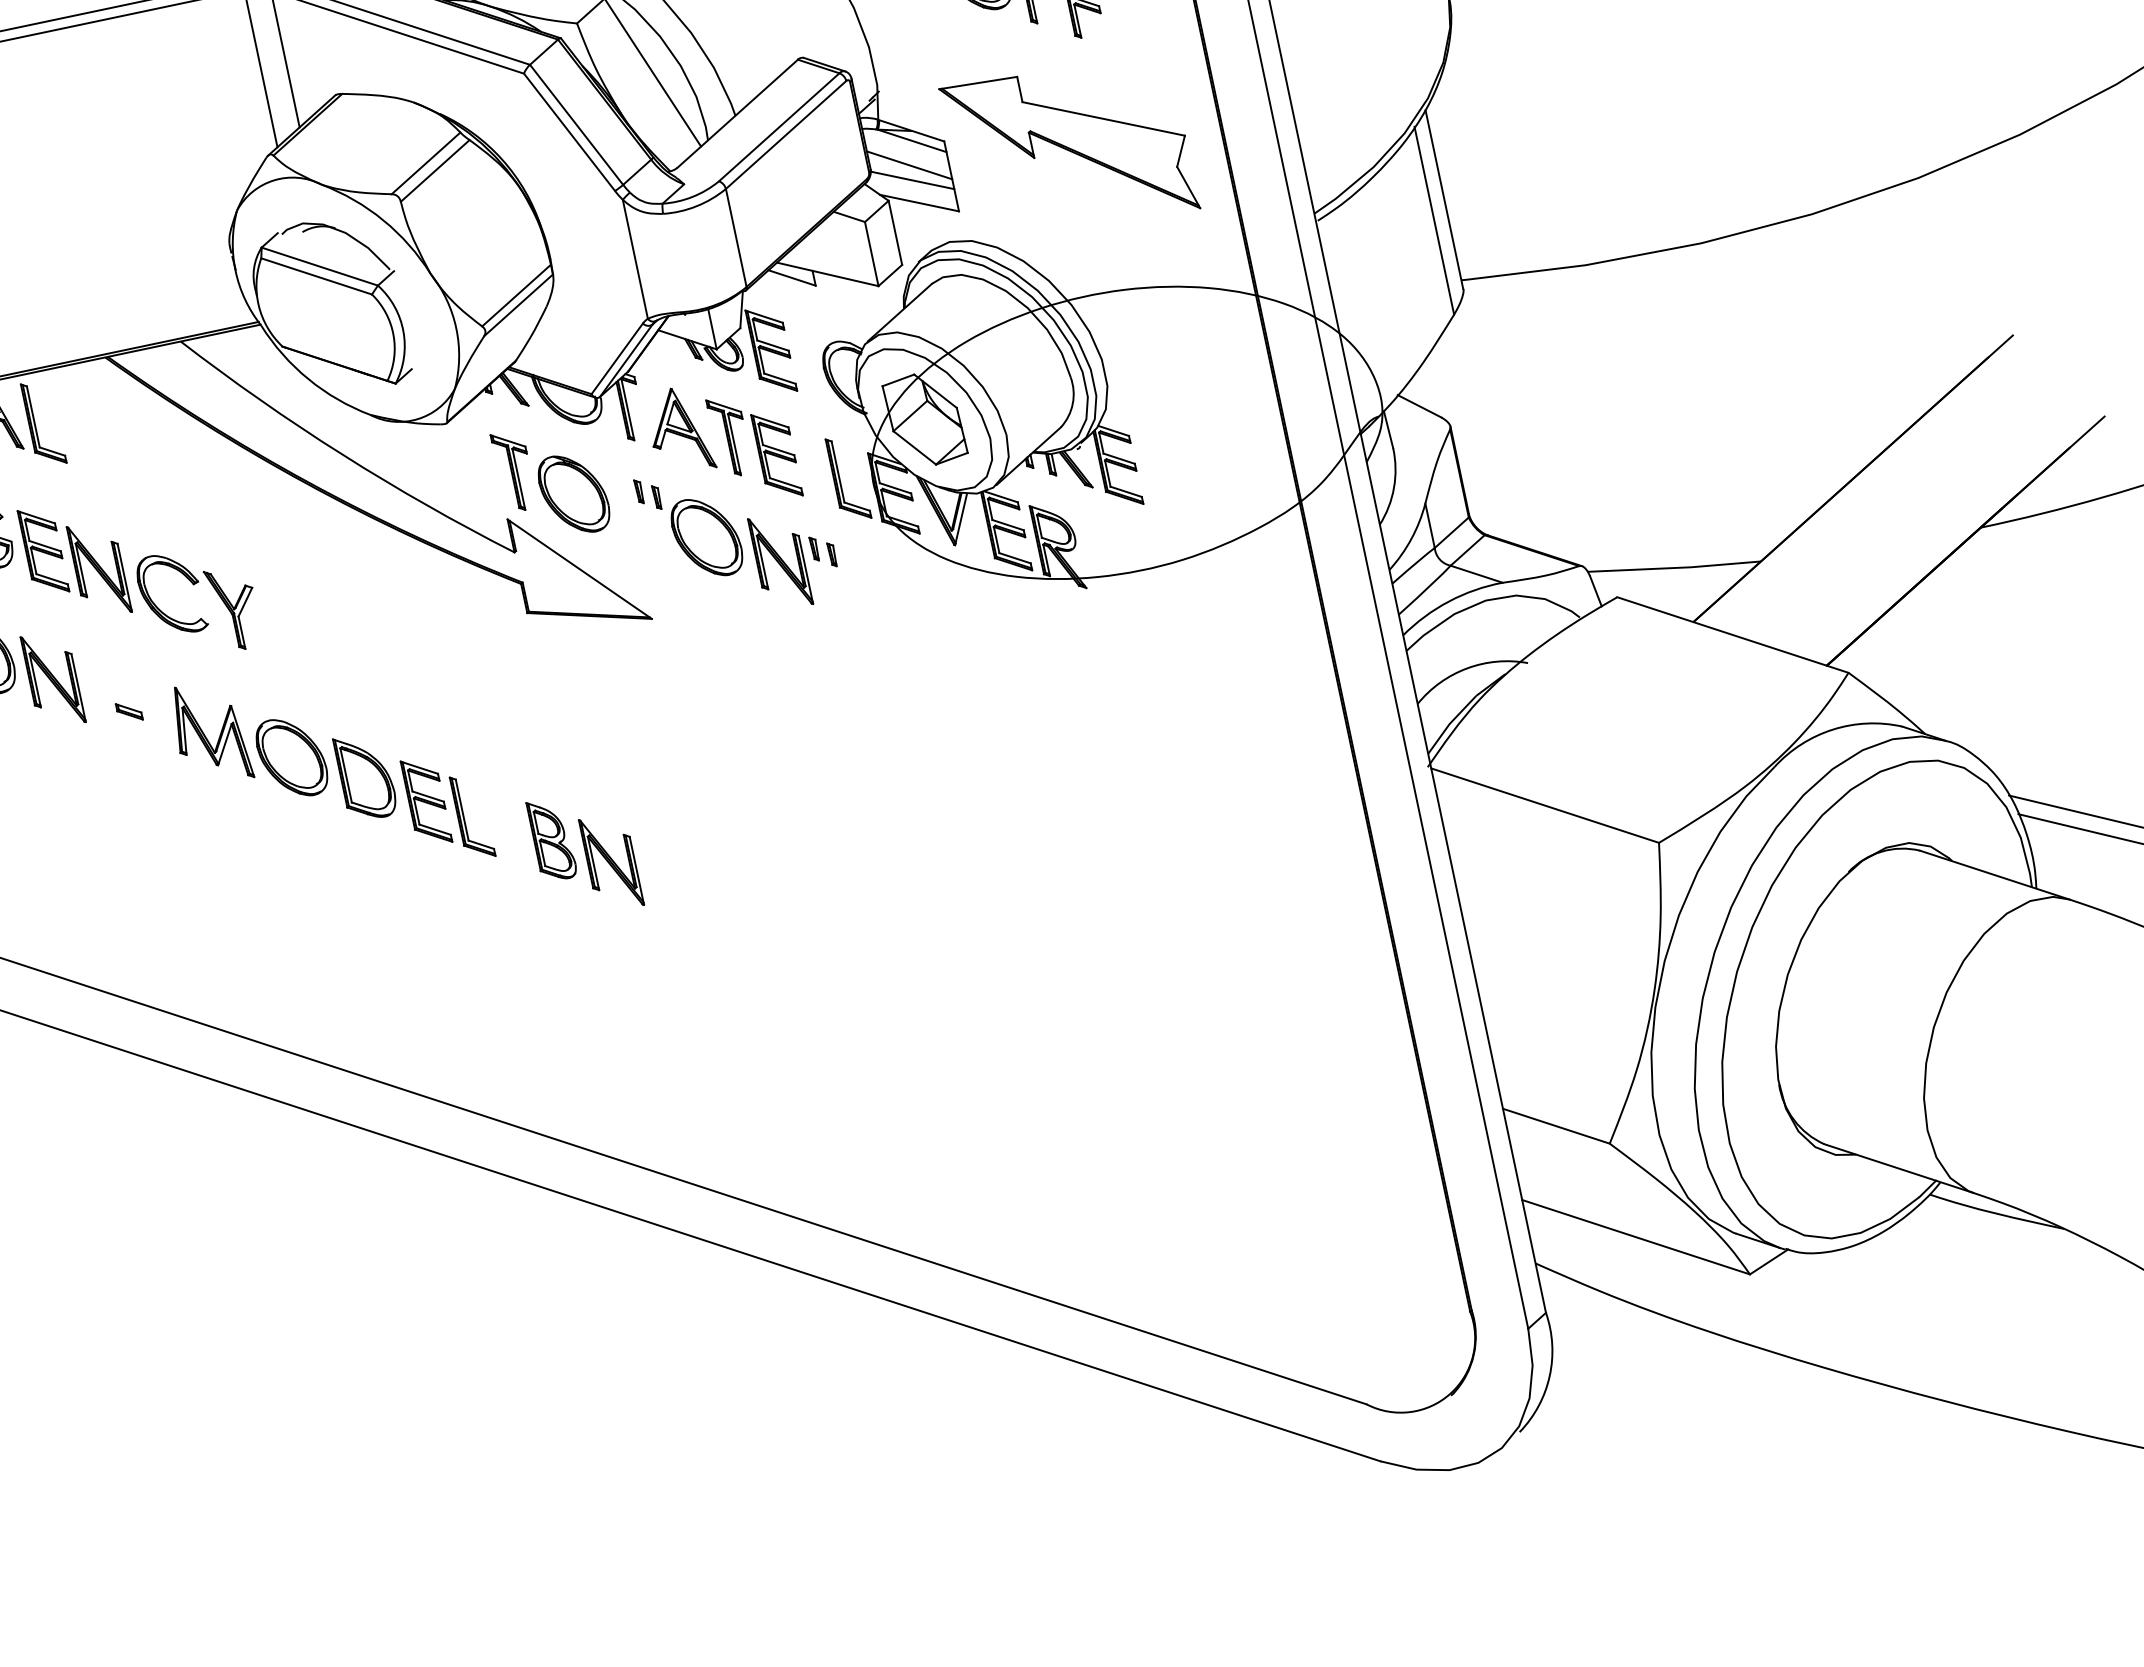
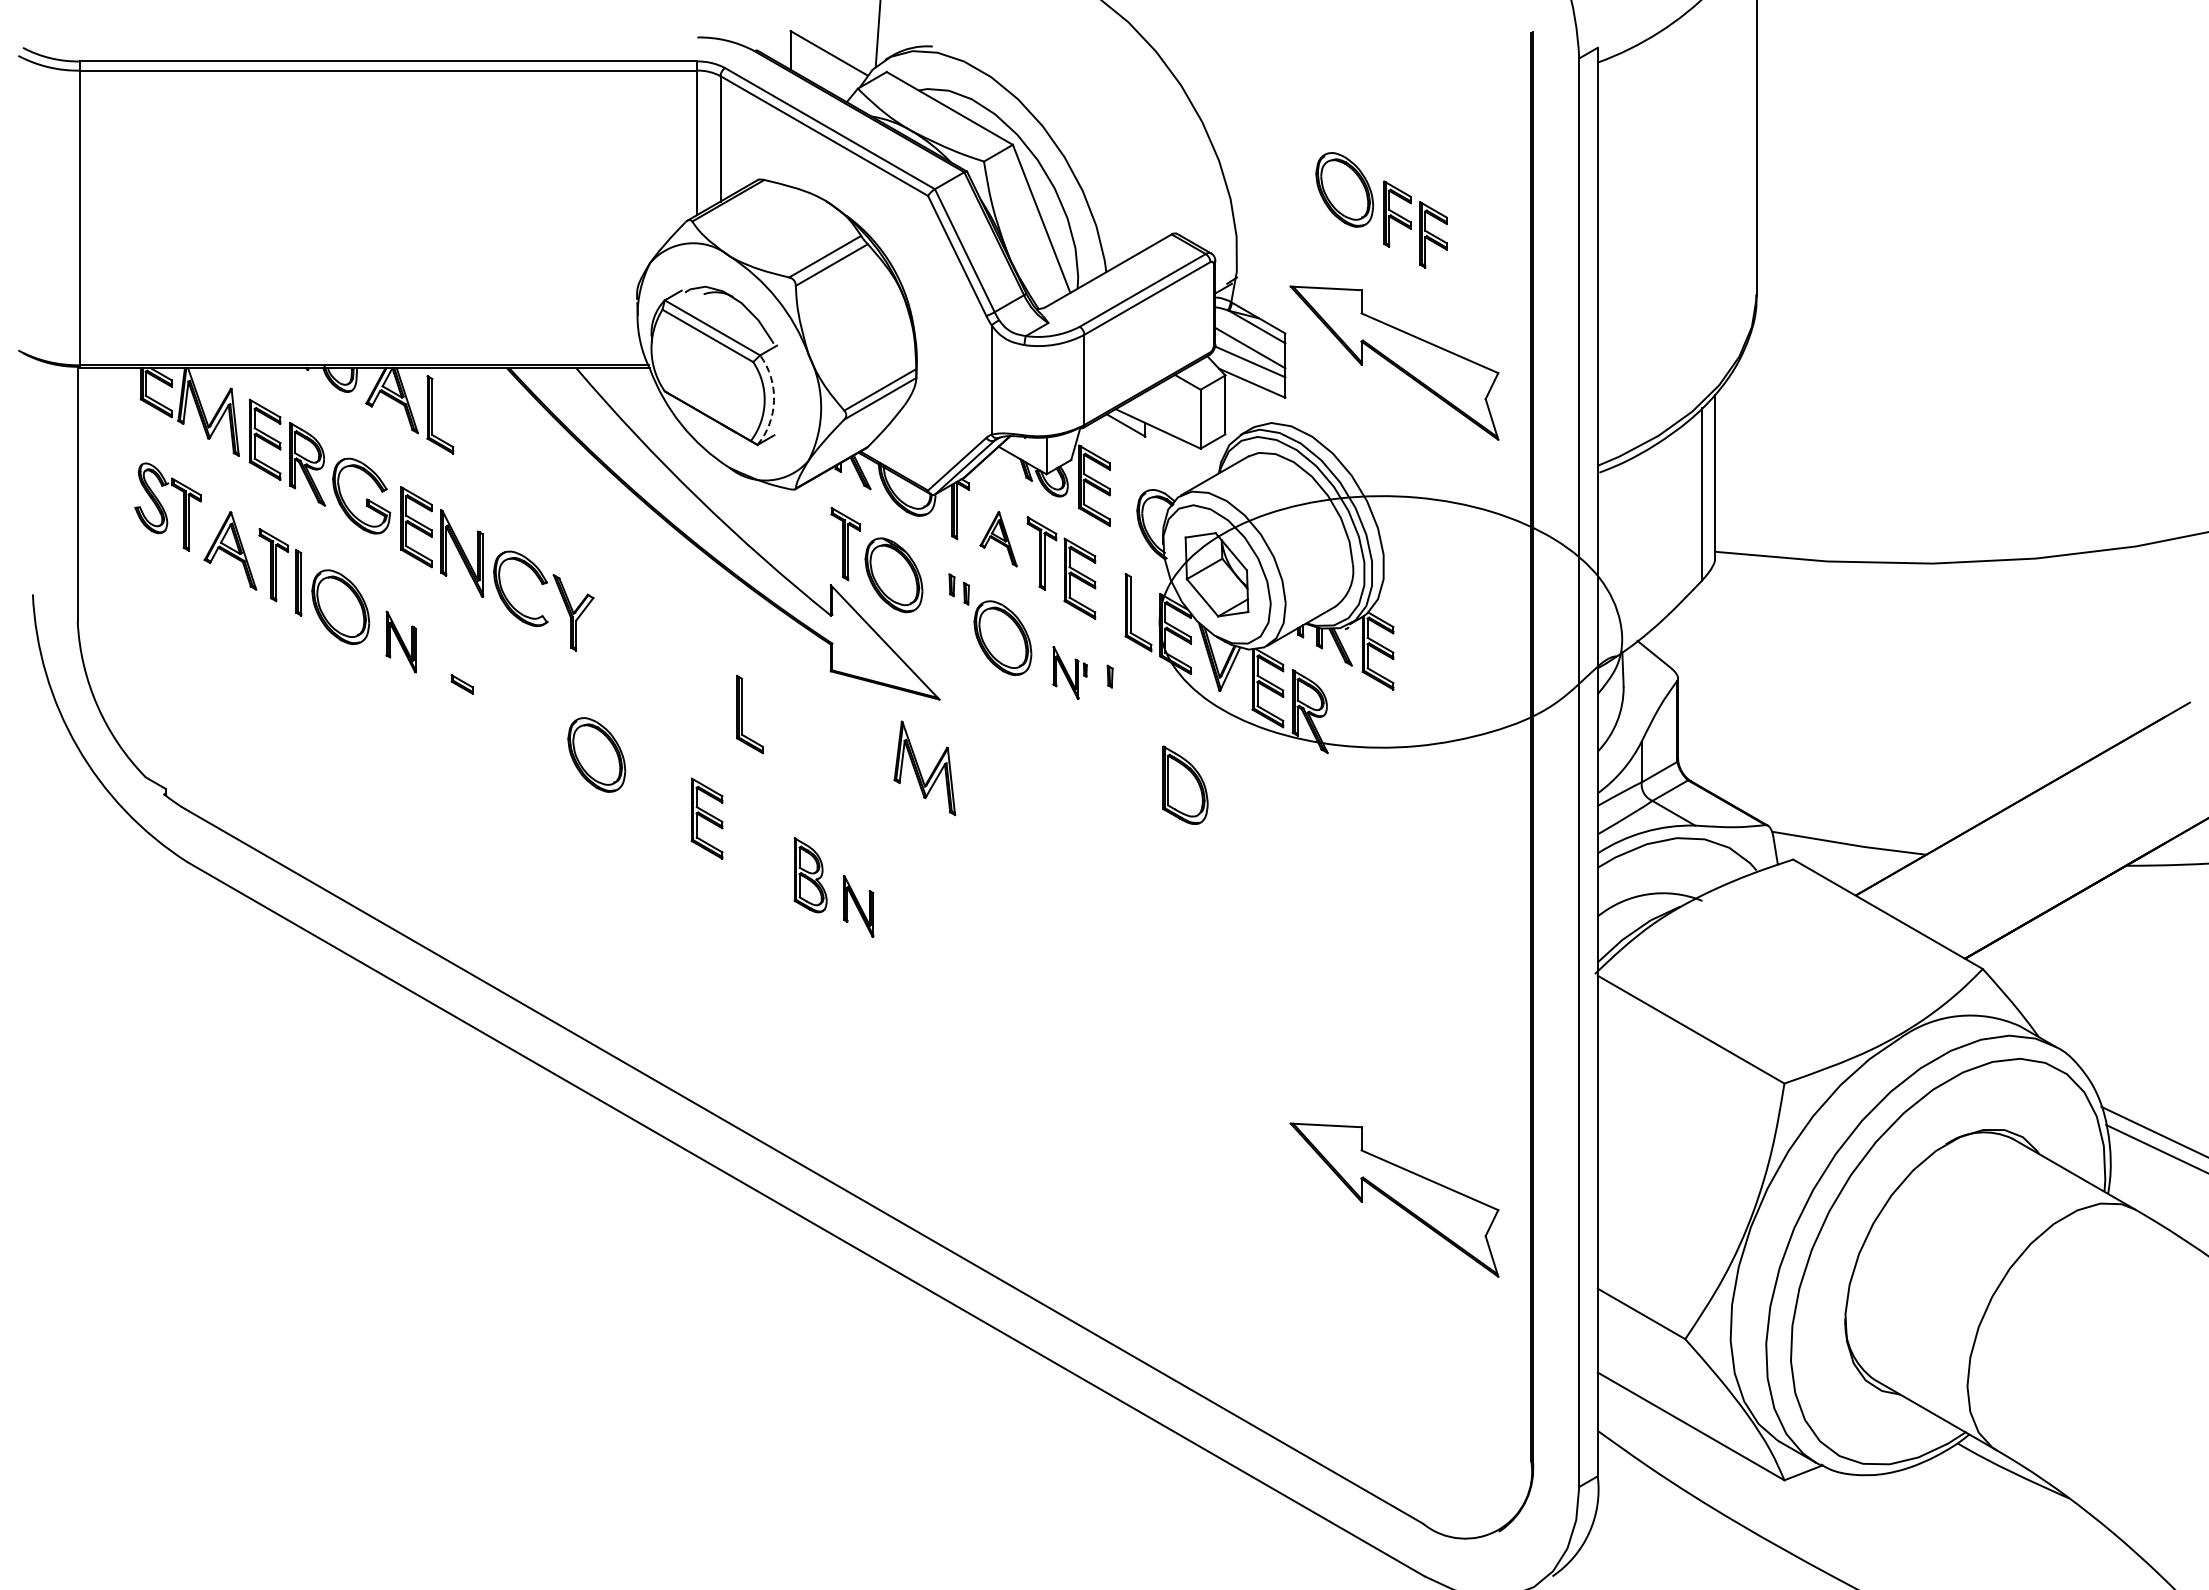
arc: (403, 331) -> (774, 400), solid -> dashed
part: (679, 430) -> (998, 538), size x0.7
part: (787, 559) -> (1069, 672), size x0.6
part: (53, 679) -> (401, 641), size x0.7
part: (210, 733) -> (924, 768), moved
part: (365, 775) -> (1185, 784), moved
part: (464, 818) -> (742, 714), moved
part: (611, 862) -> (858, 906), size x0.7
part: (1261, 1058) -> (1394, 1199), added

